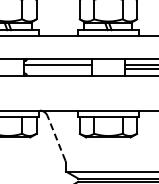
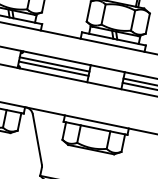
line: (57, 69) -> (53, 68), added
line: (56, 137) -> (37, 138), dashed -> solid

